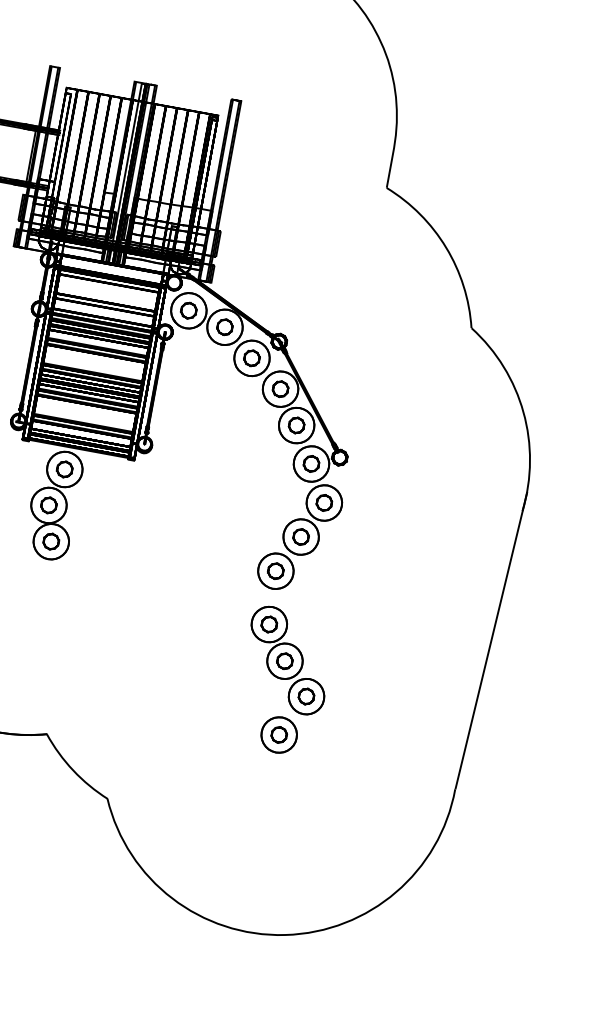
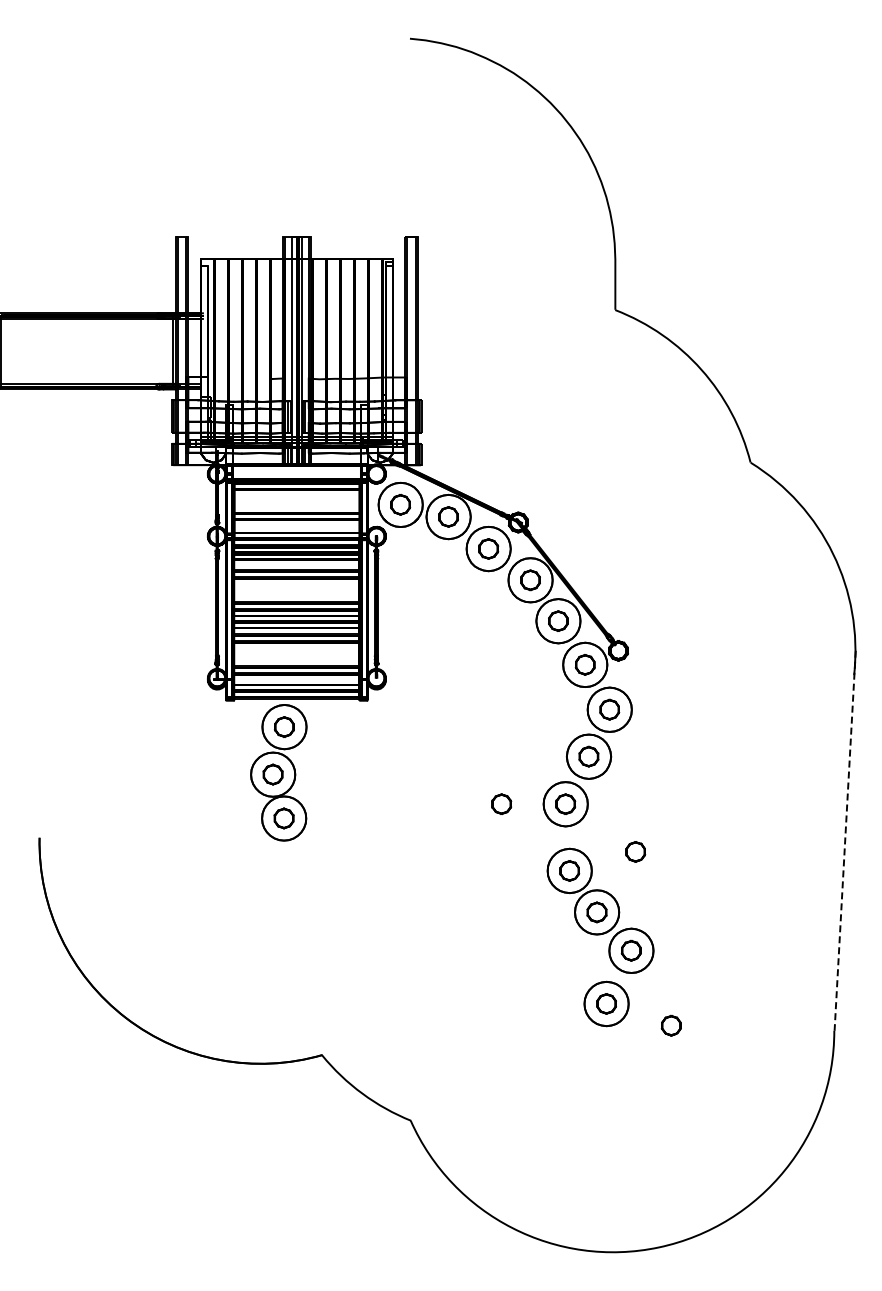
part: (225, 561) -> (501, 803), added
part: (324, 618) -> (635, 851), added
line: (491, 641) -> (845, 841), solid -> dashed
part: (326, 761) -> (670, 1025), added

